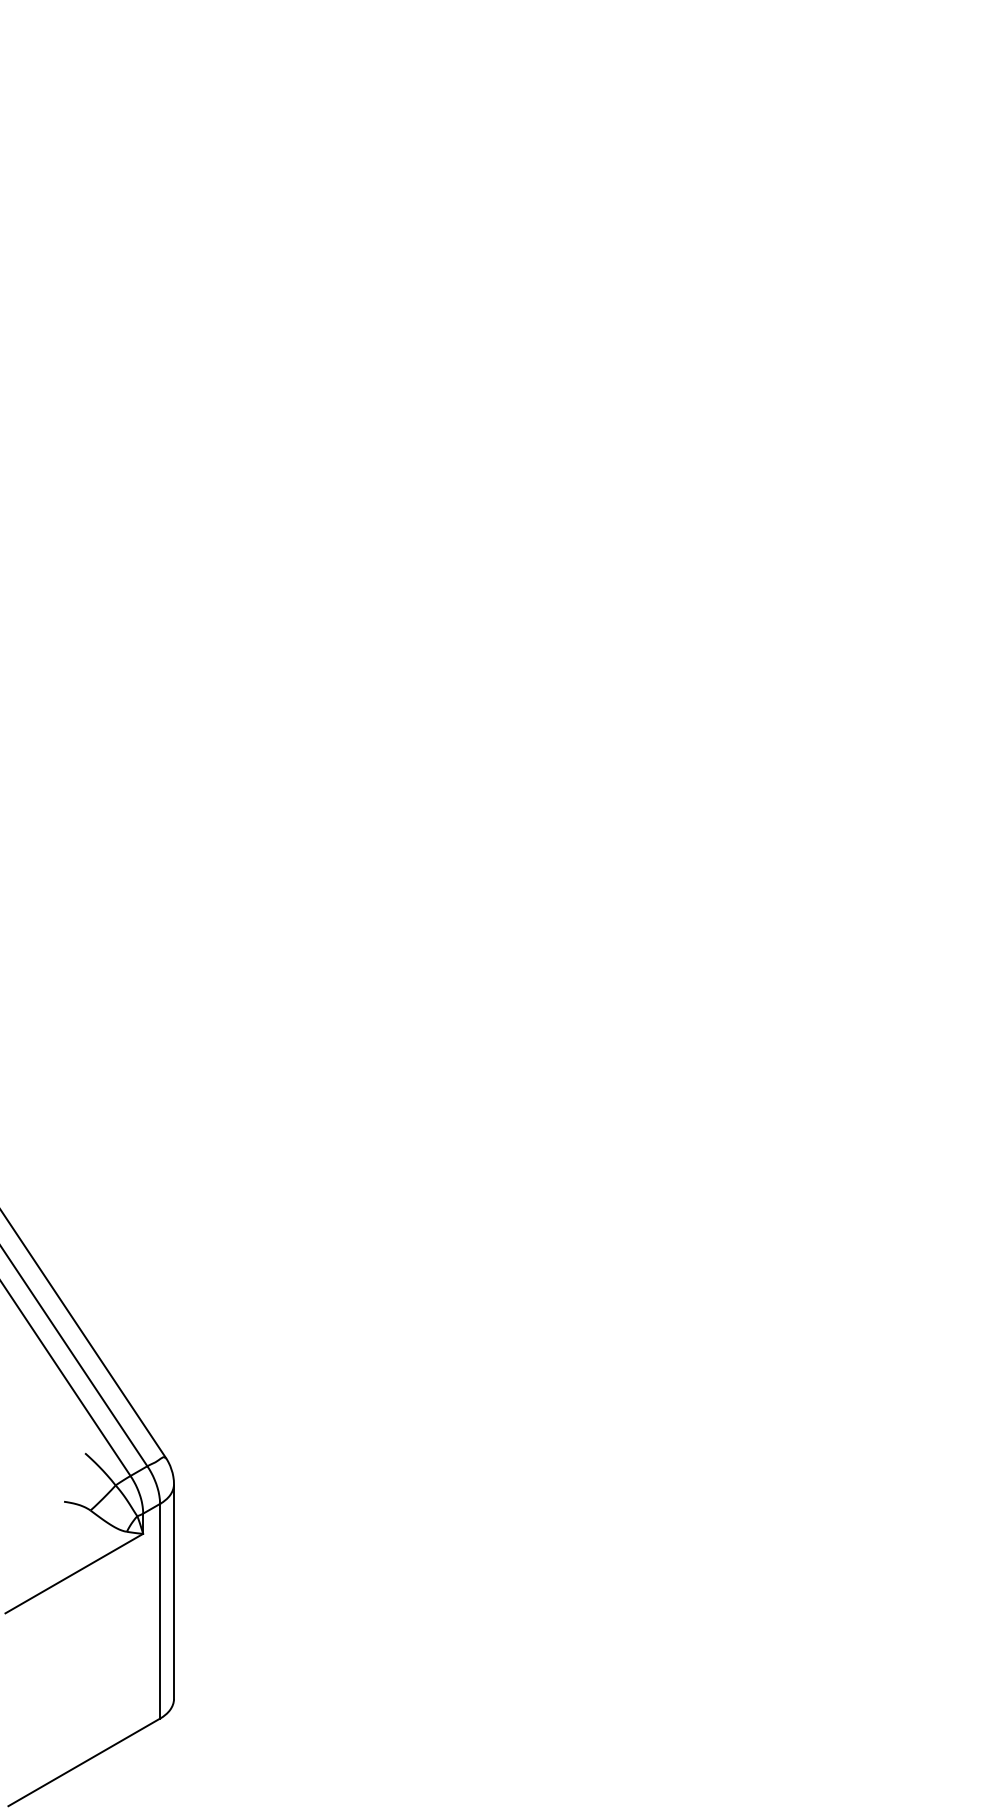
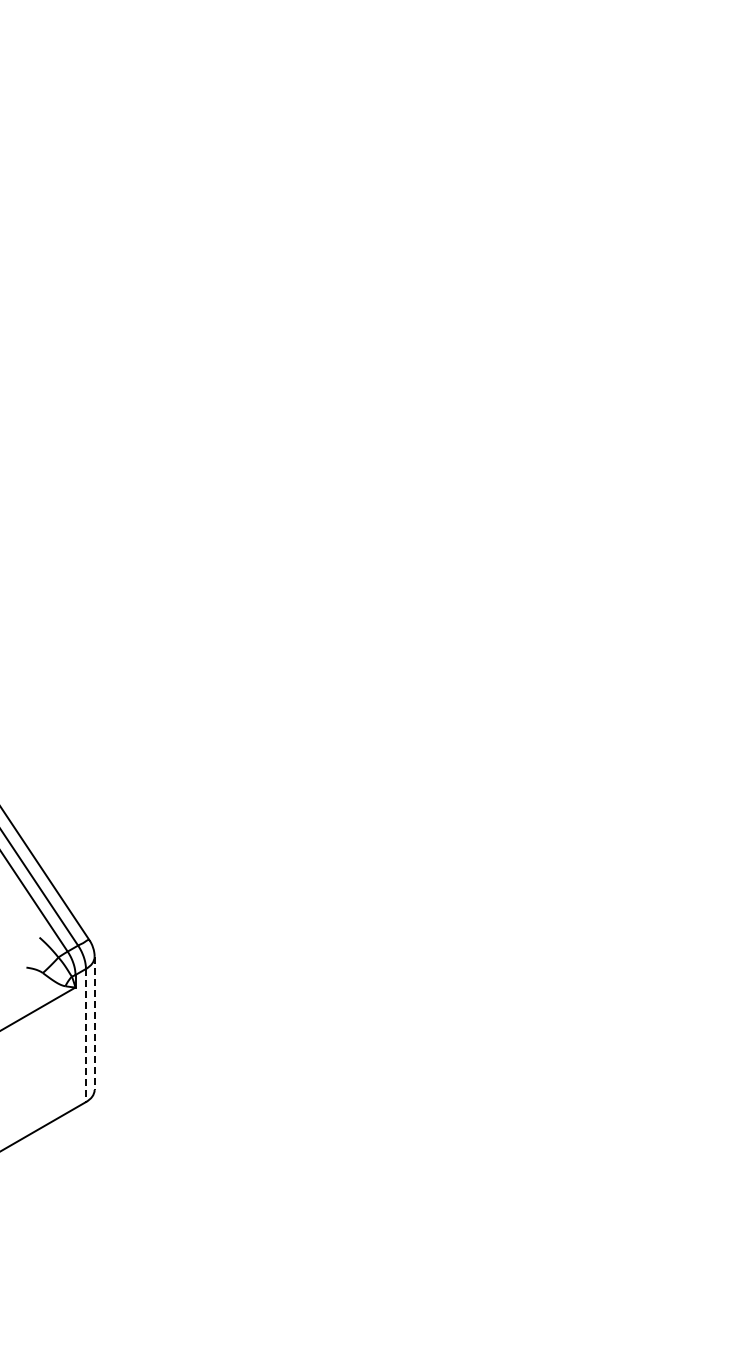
line: (173, 1591) -> (94, 1023), solid -> dashed
line: (159, 1611) -> (85, 1035), solid -> dashed

